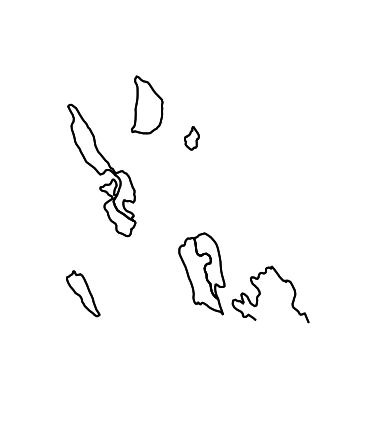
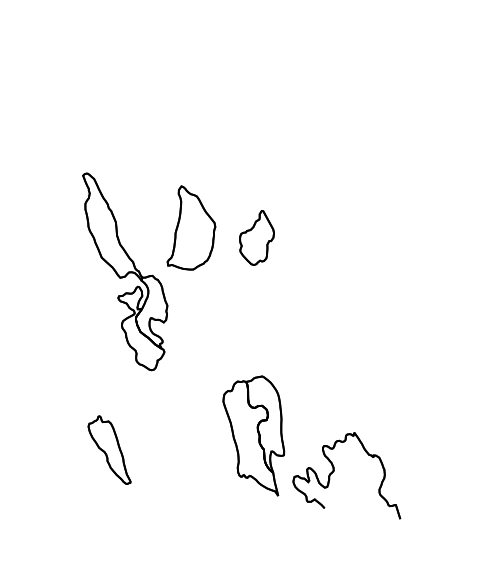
part: (147, 104) -> (193, 228), moved
part: (191, 138) -> (256, 238), size x1.67
part: (83, 293) -> (110, 449), moved

